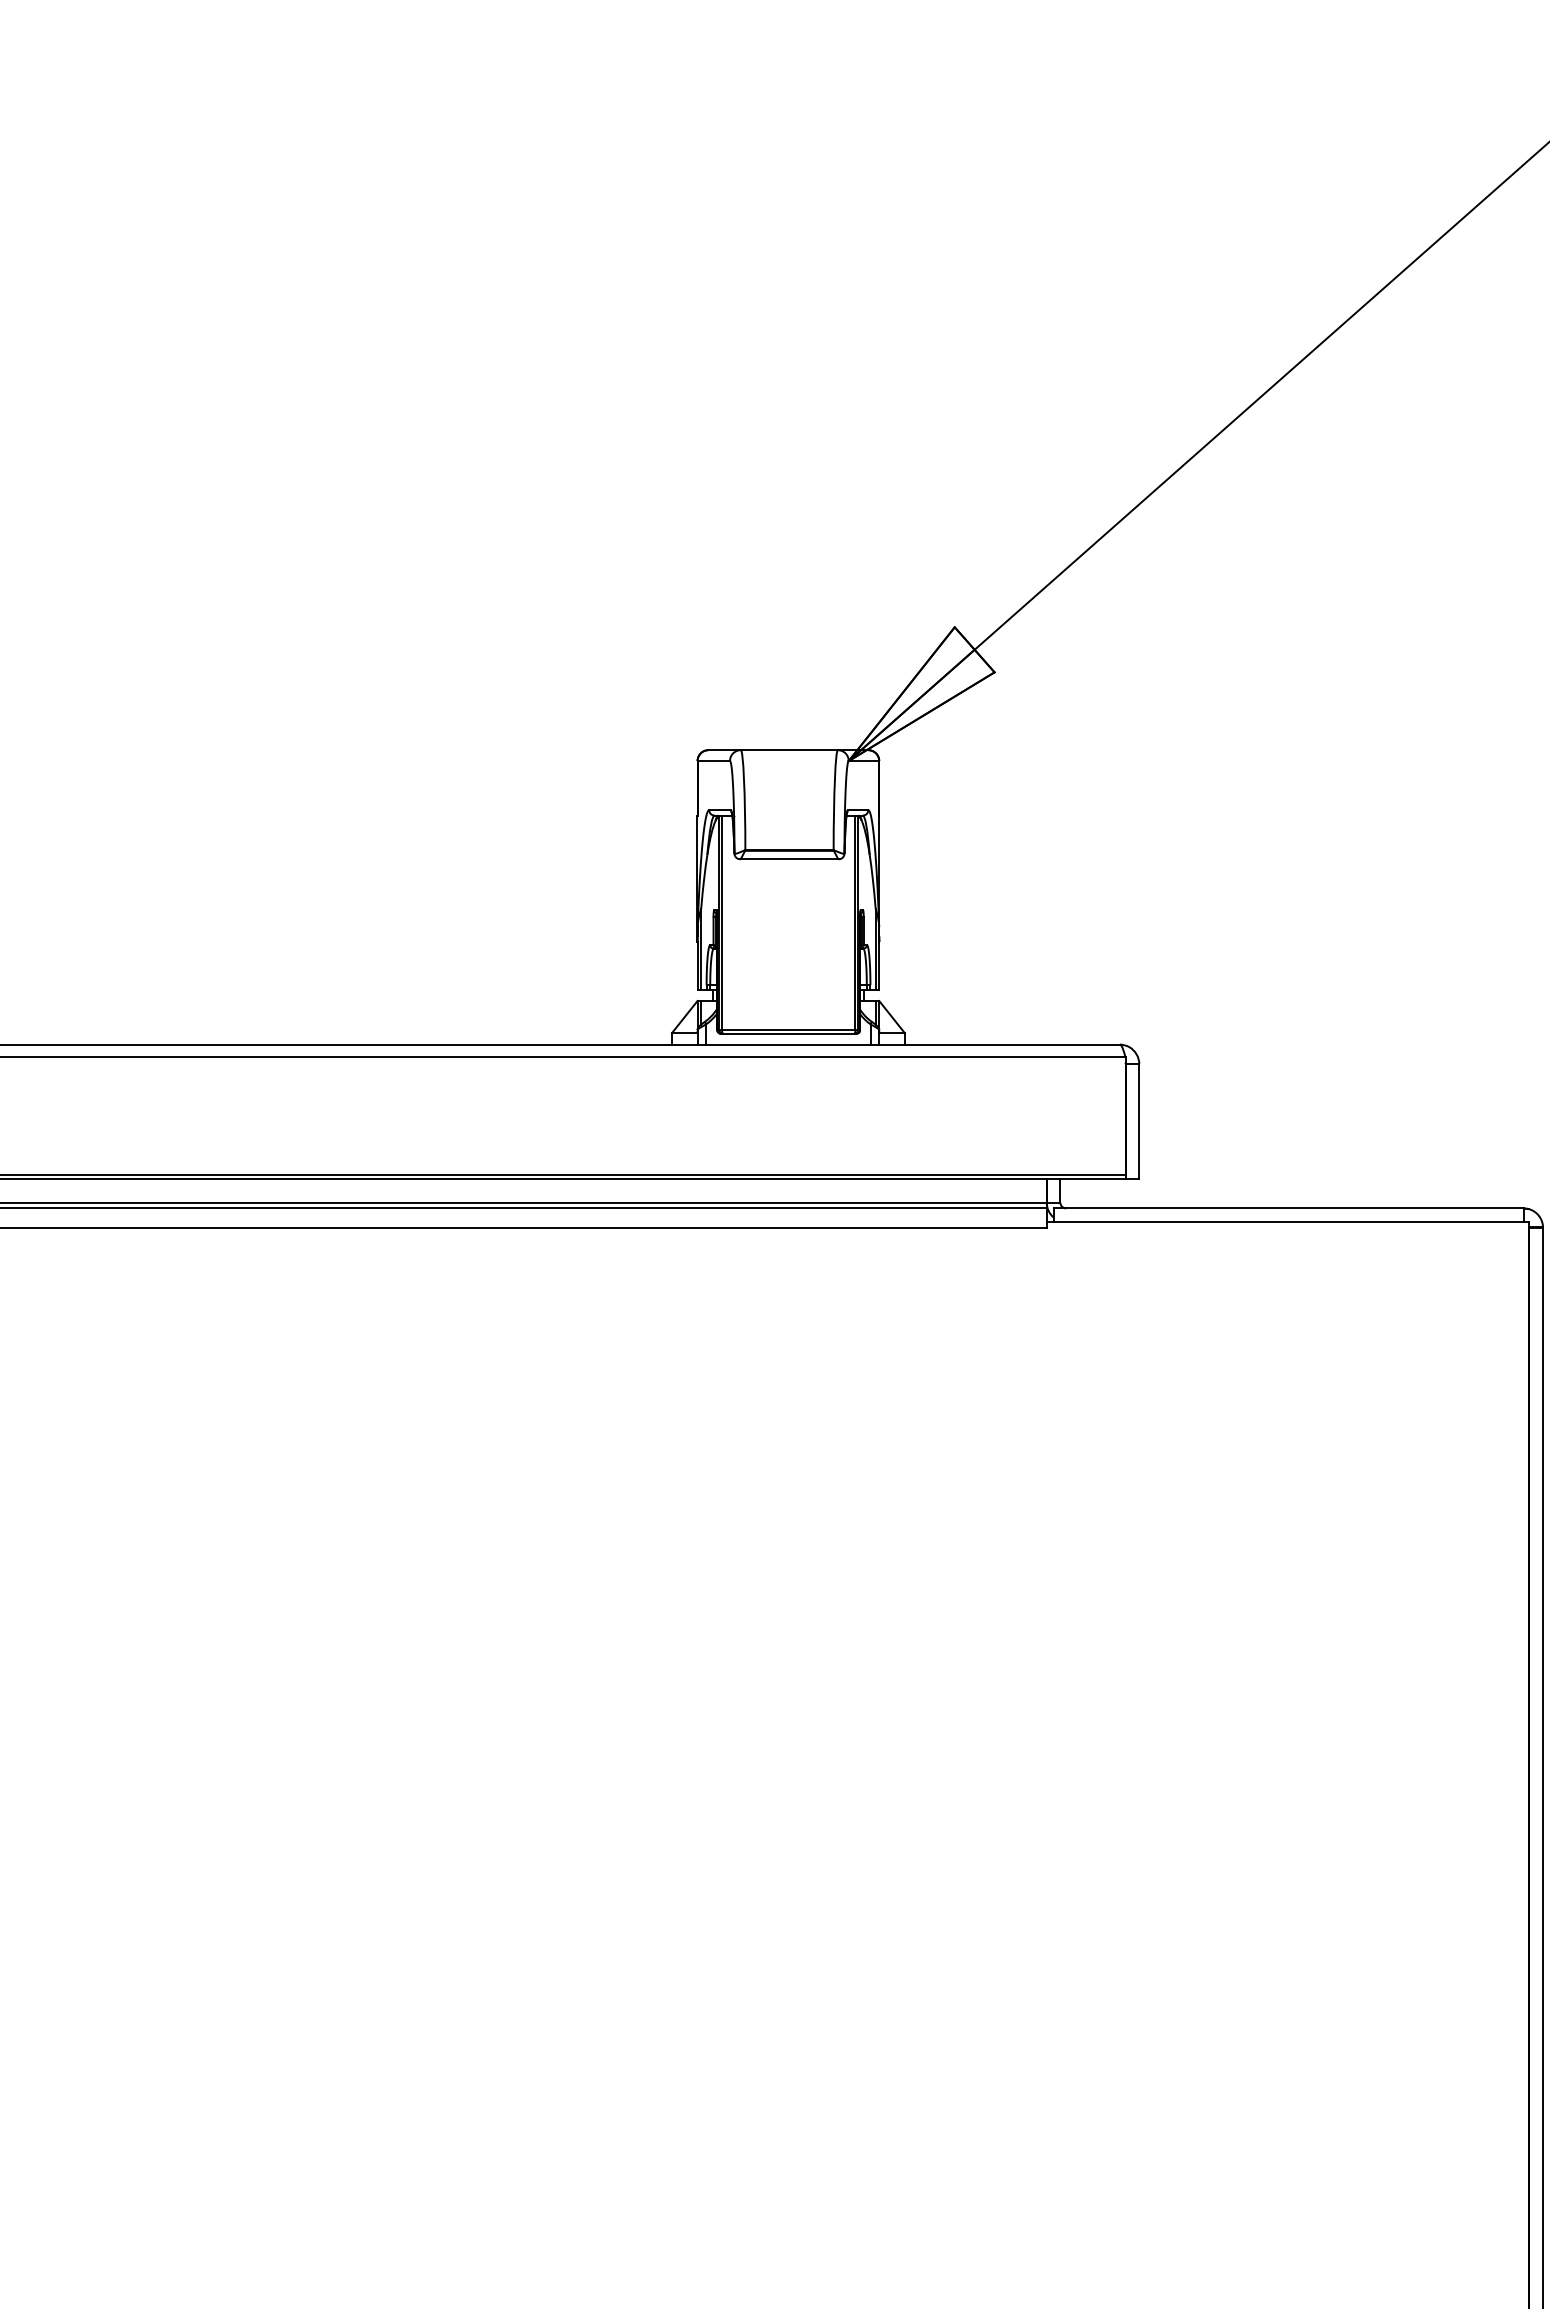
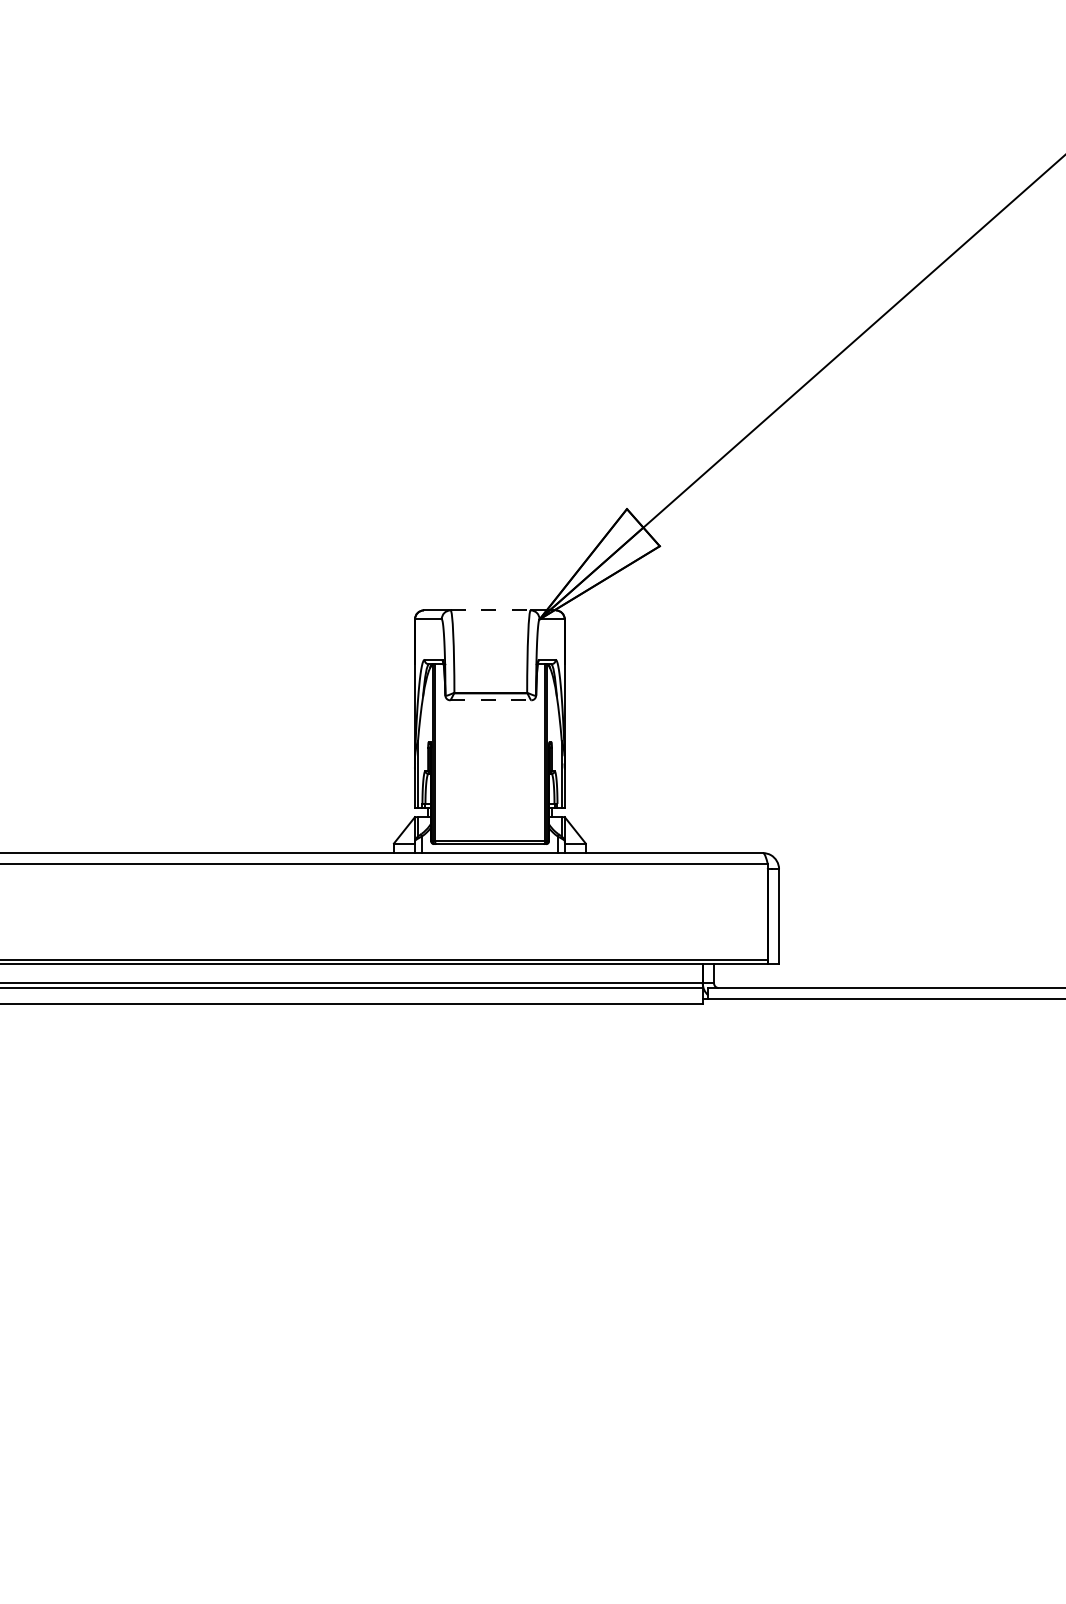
line: (789, 750) -> (490, 610), solid -> dashed
line: (790, 859) -> (491, 700), solid -> dashed

